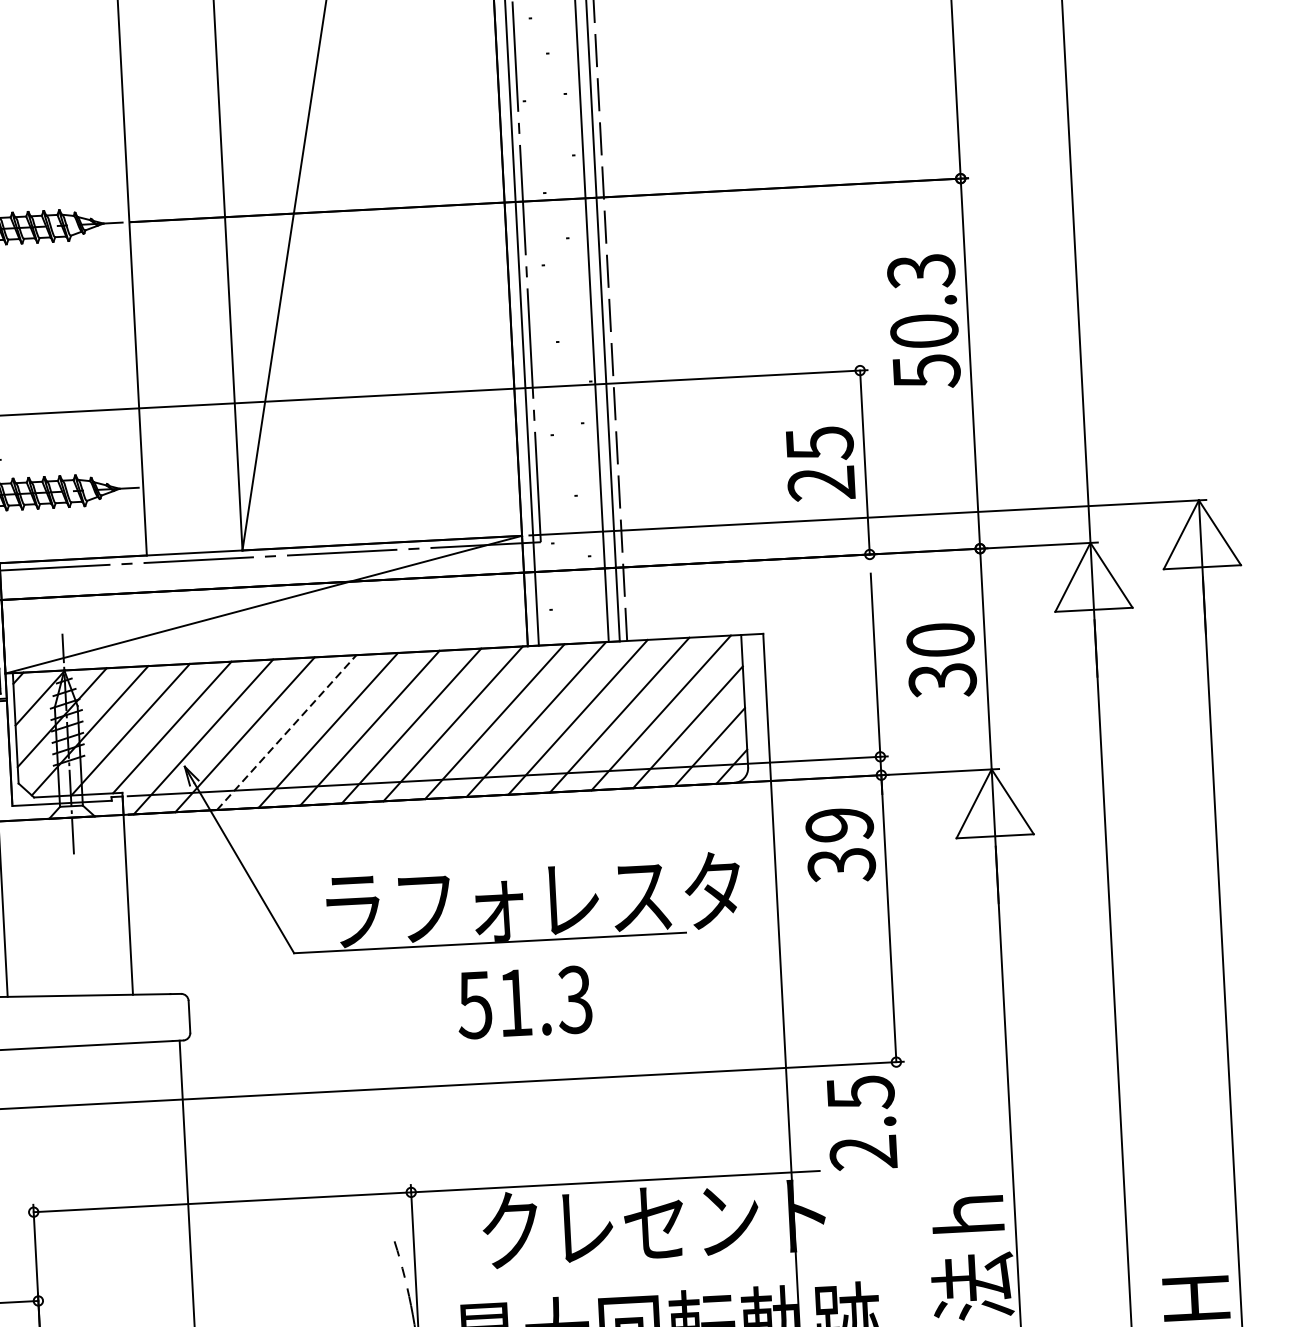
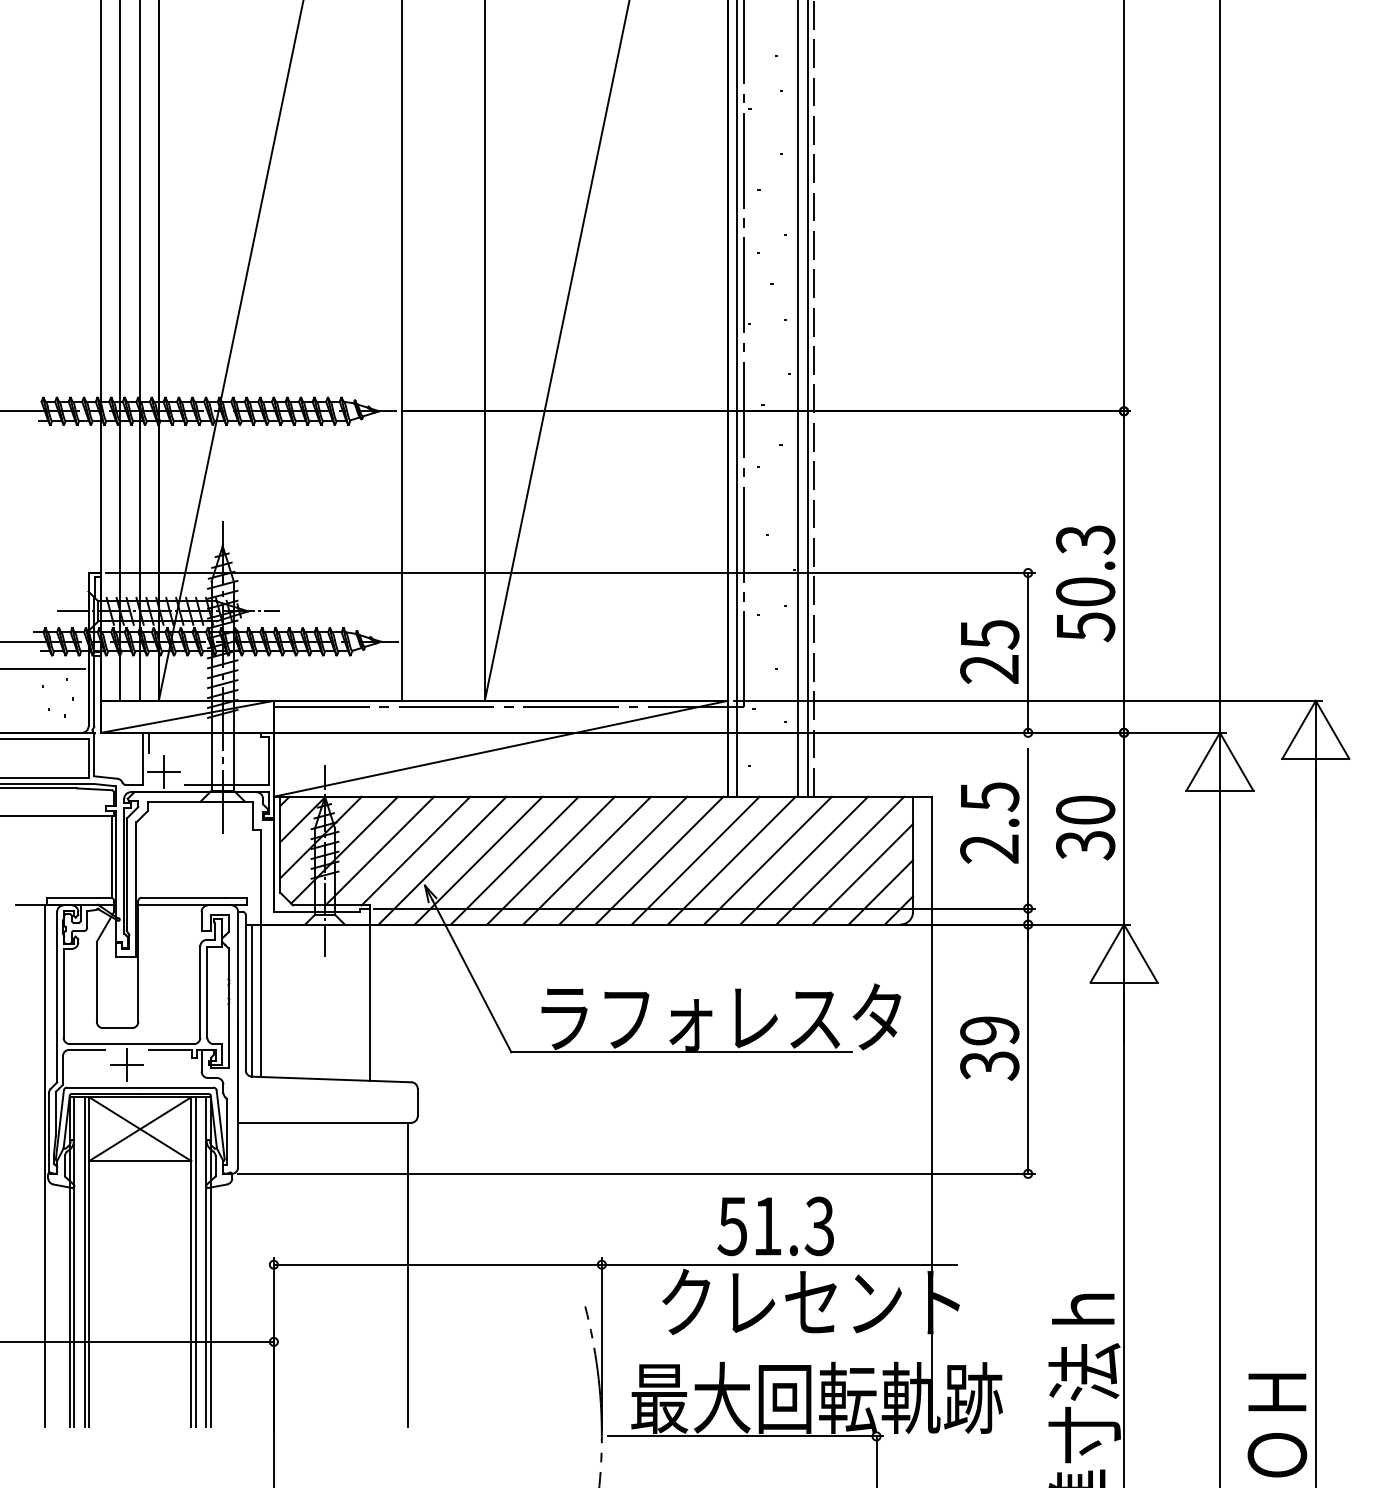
text: (923, 321) -> (1085, 583), moved
line: (287, 732) -> (515, 860), dashed -> solid
text: (840, 845) -> (989, 1048), moved
text: (524, 1002) -> (775, 1226), moved
text: (861, 1122) -> (989, 822), moved

